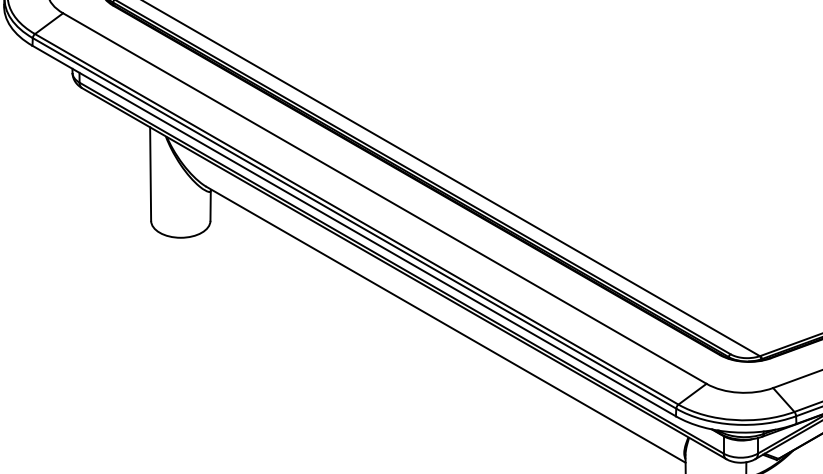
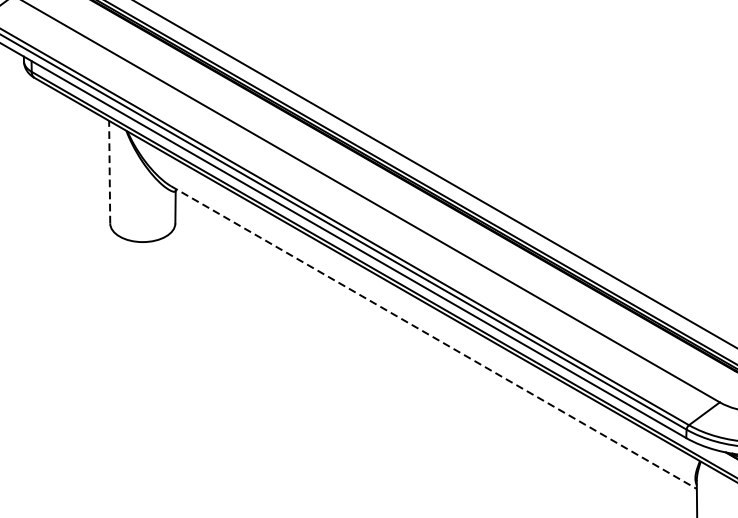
line: (150, 174) -> (109, 172), solid -> dashed
line: (446, 325) -> (434, 338), solid -> dashed

